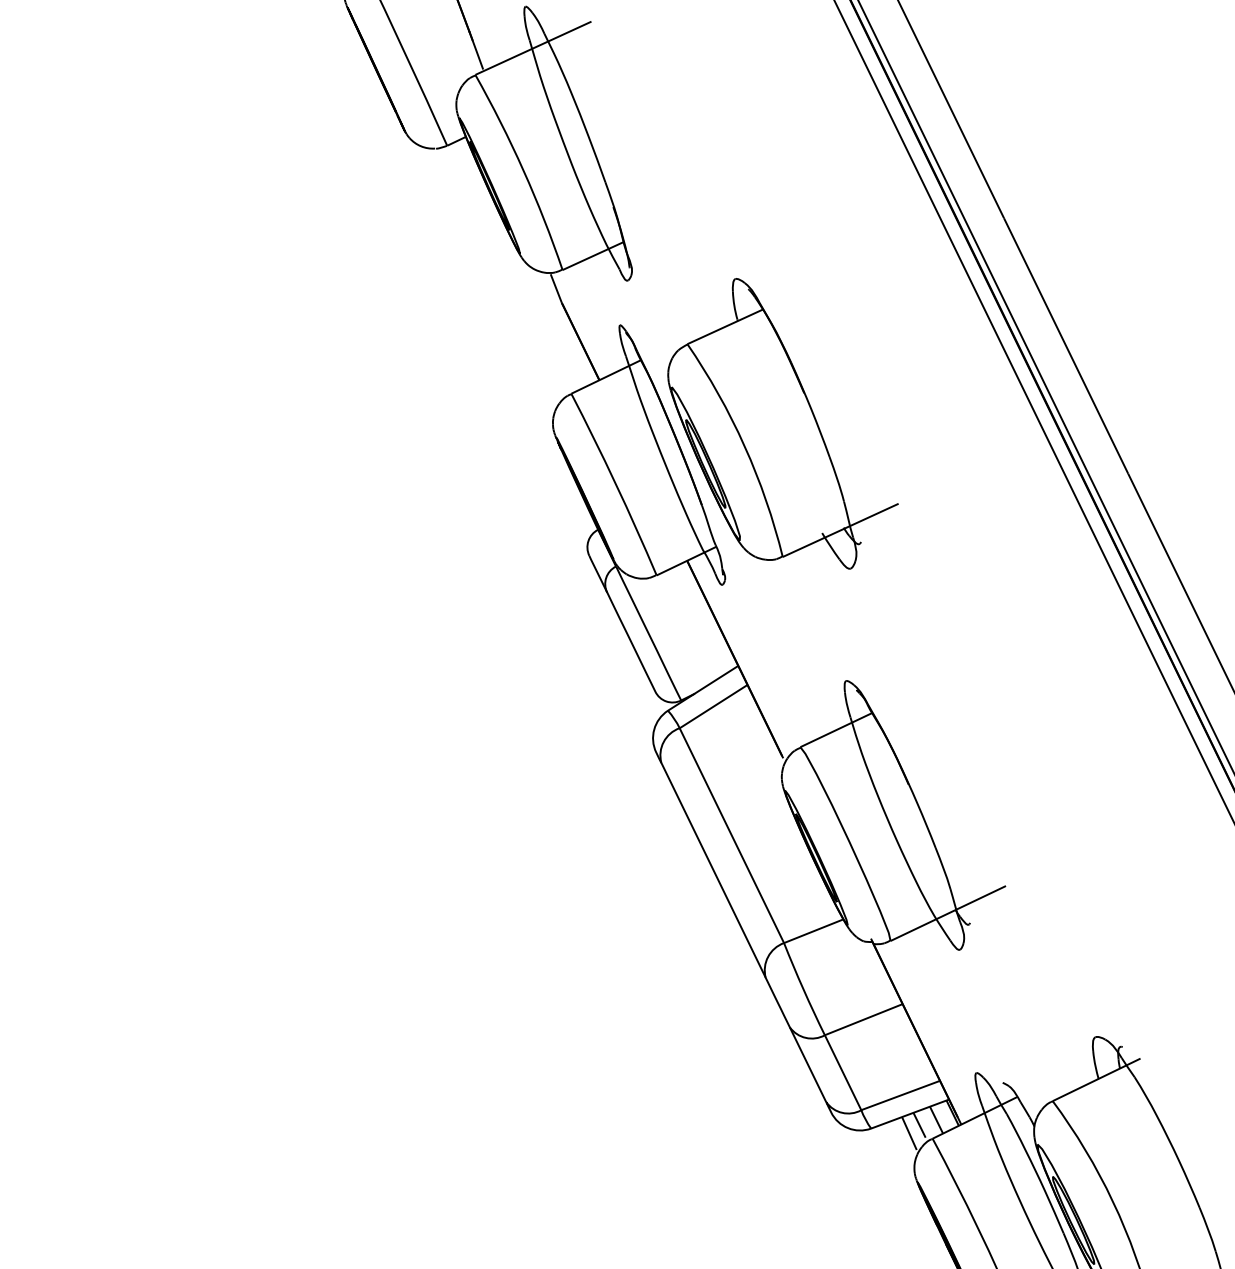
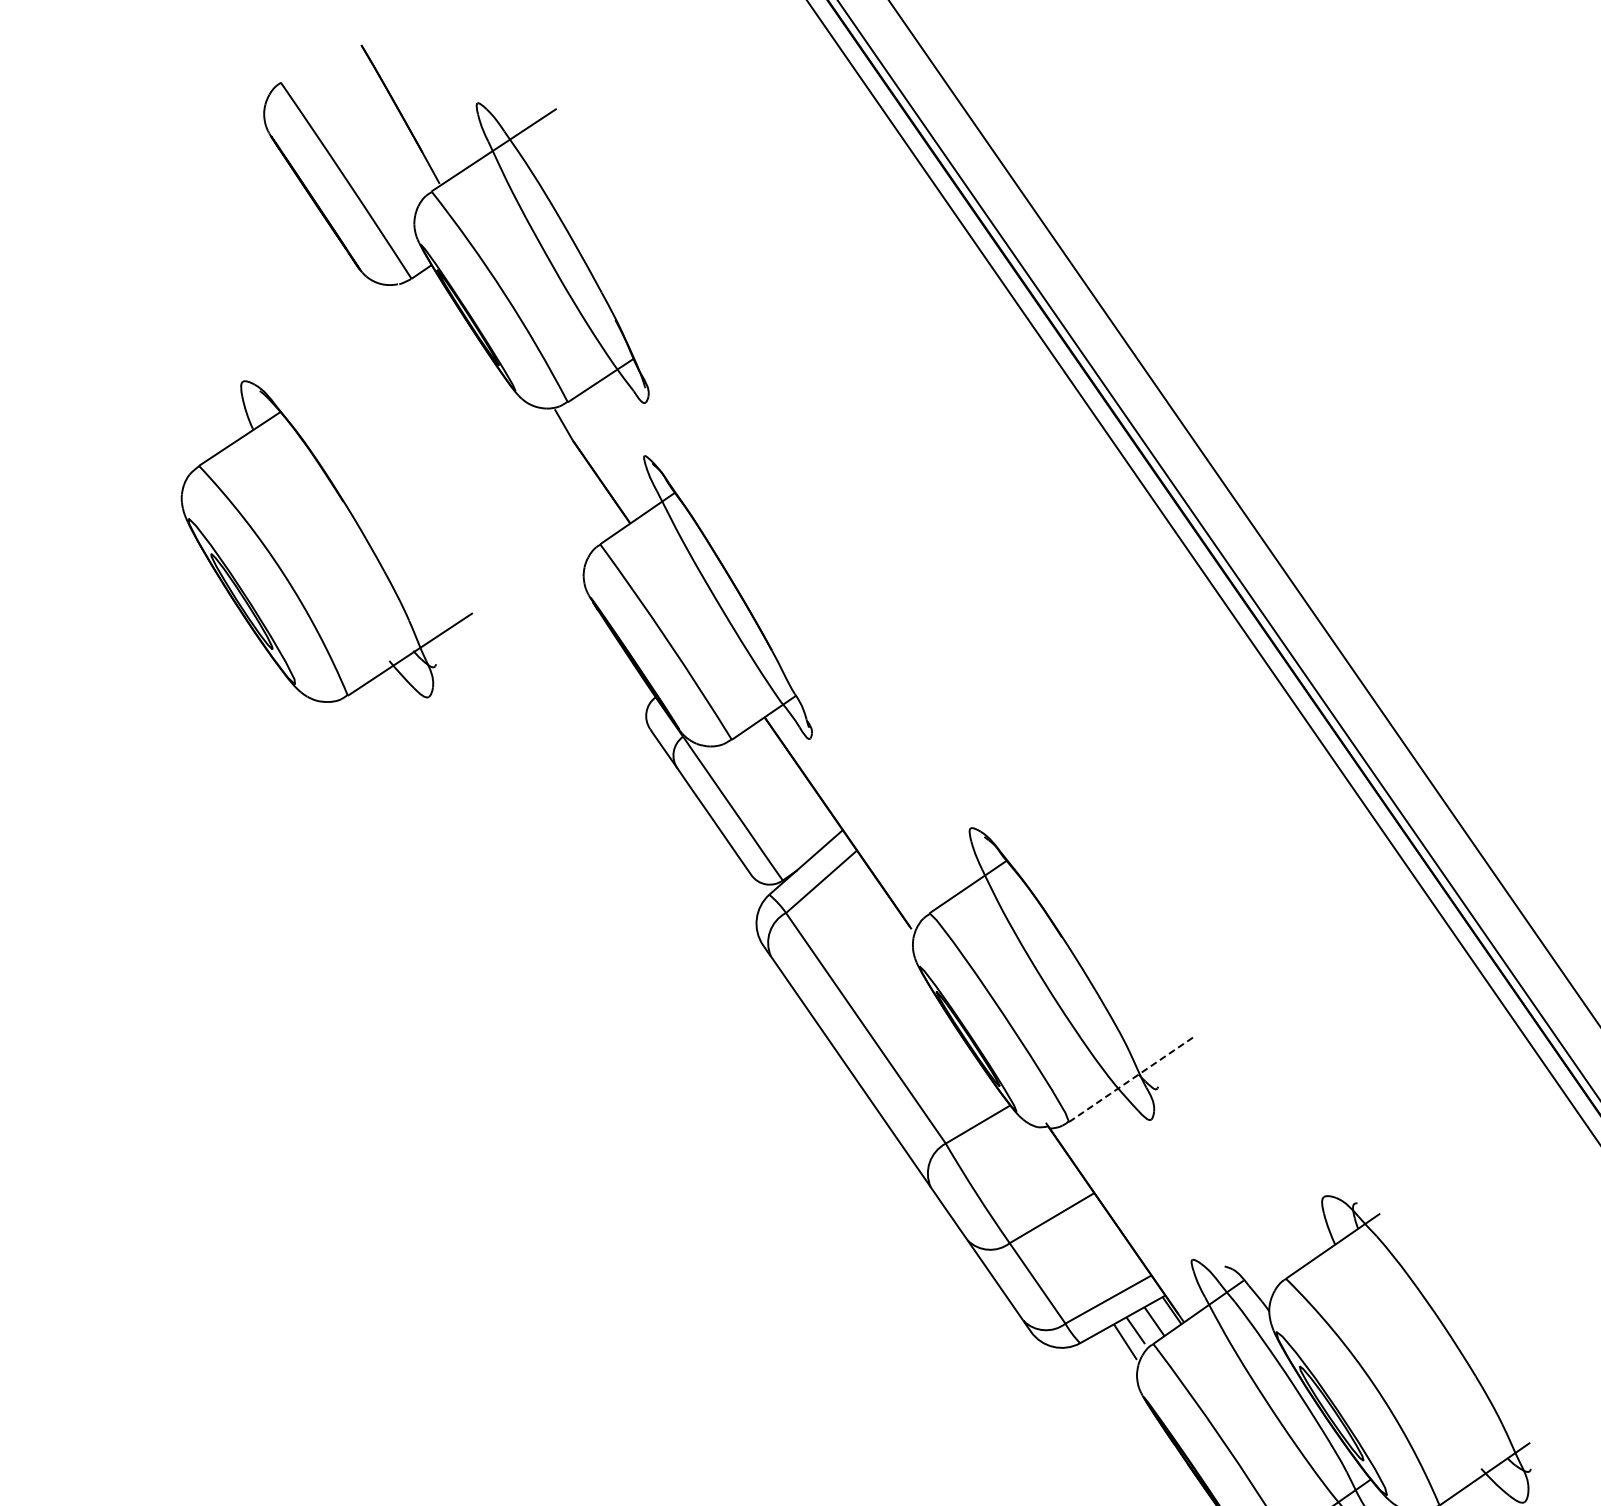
part: (784, 424) -> (326, 541), moved
line: (948, 913) -> (1131, 1079), solid -> dashed

